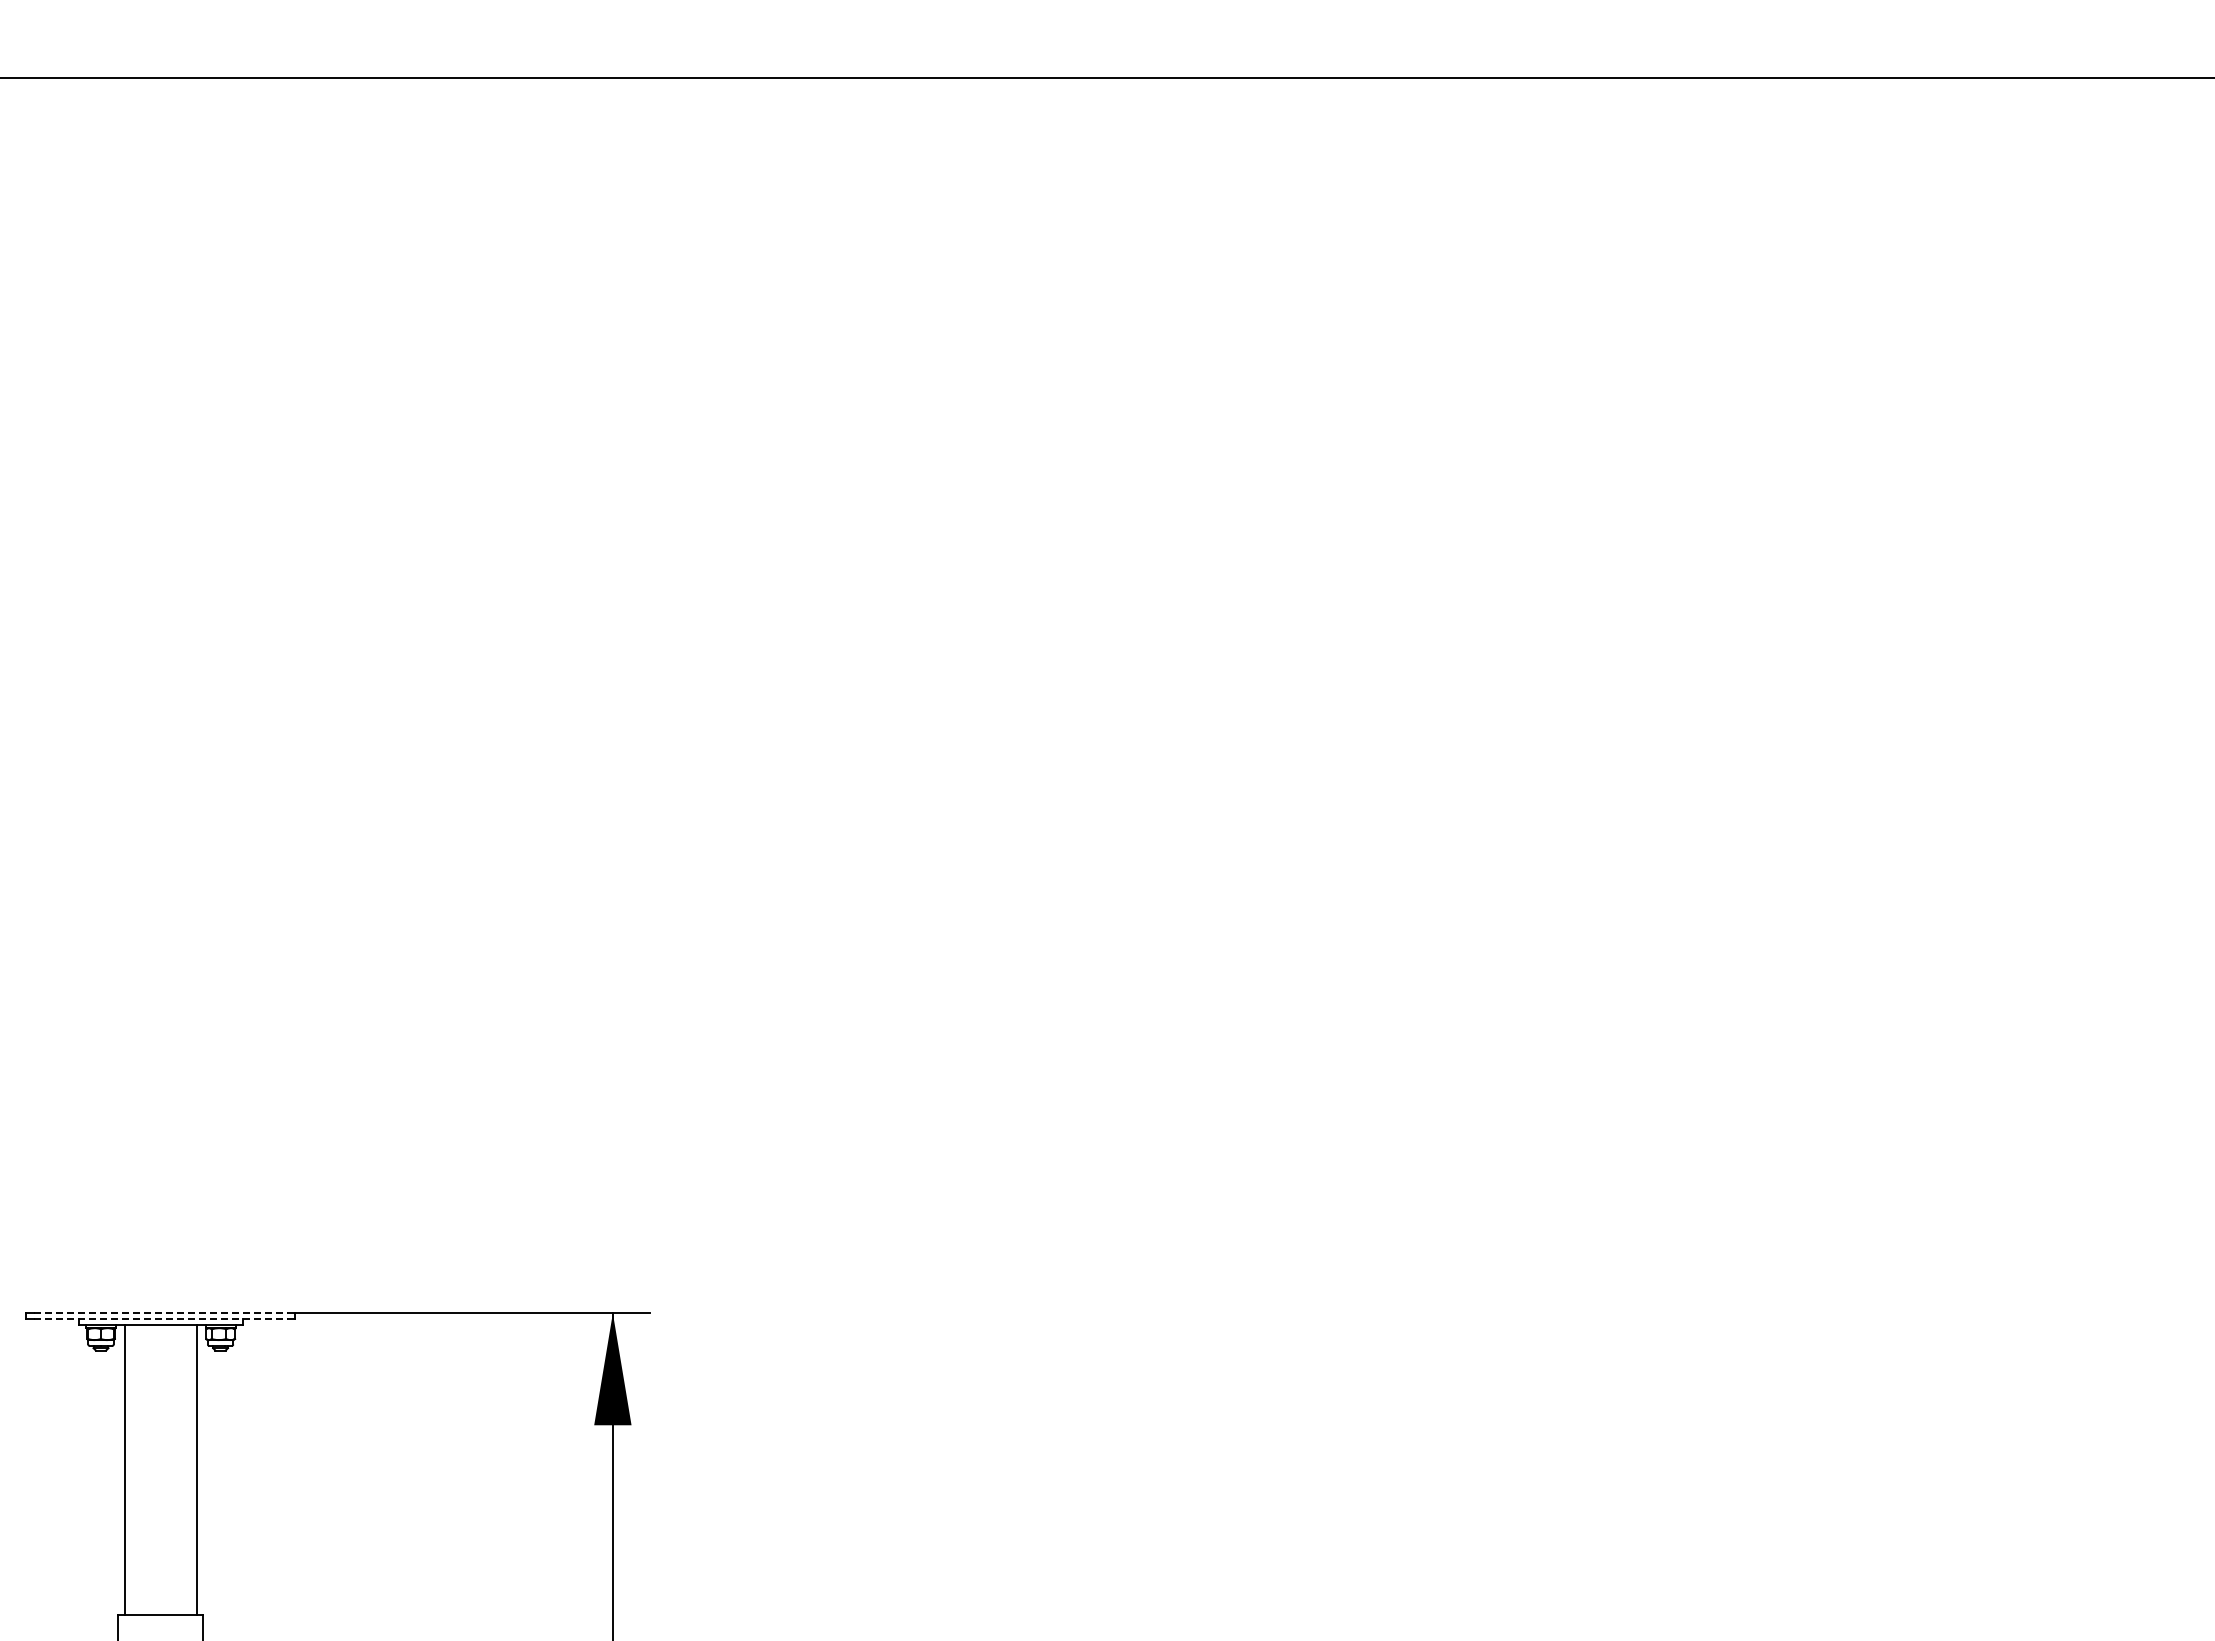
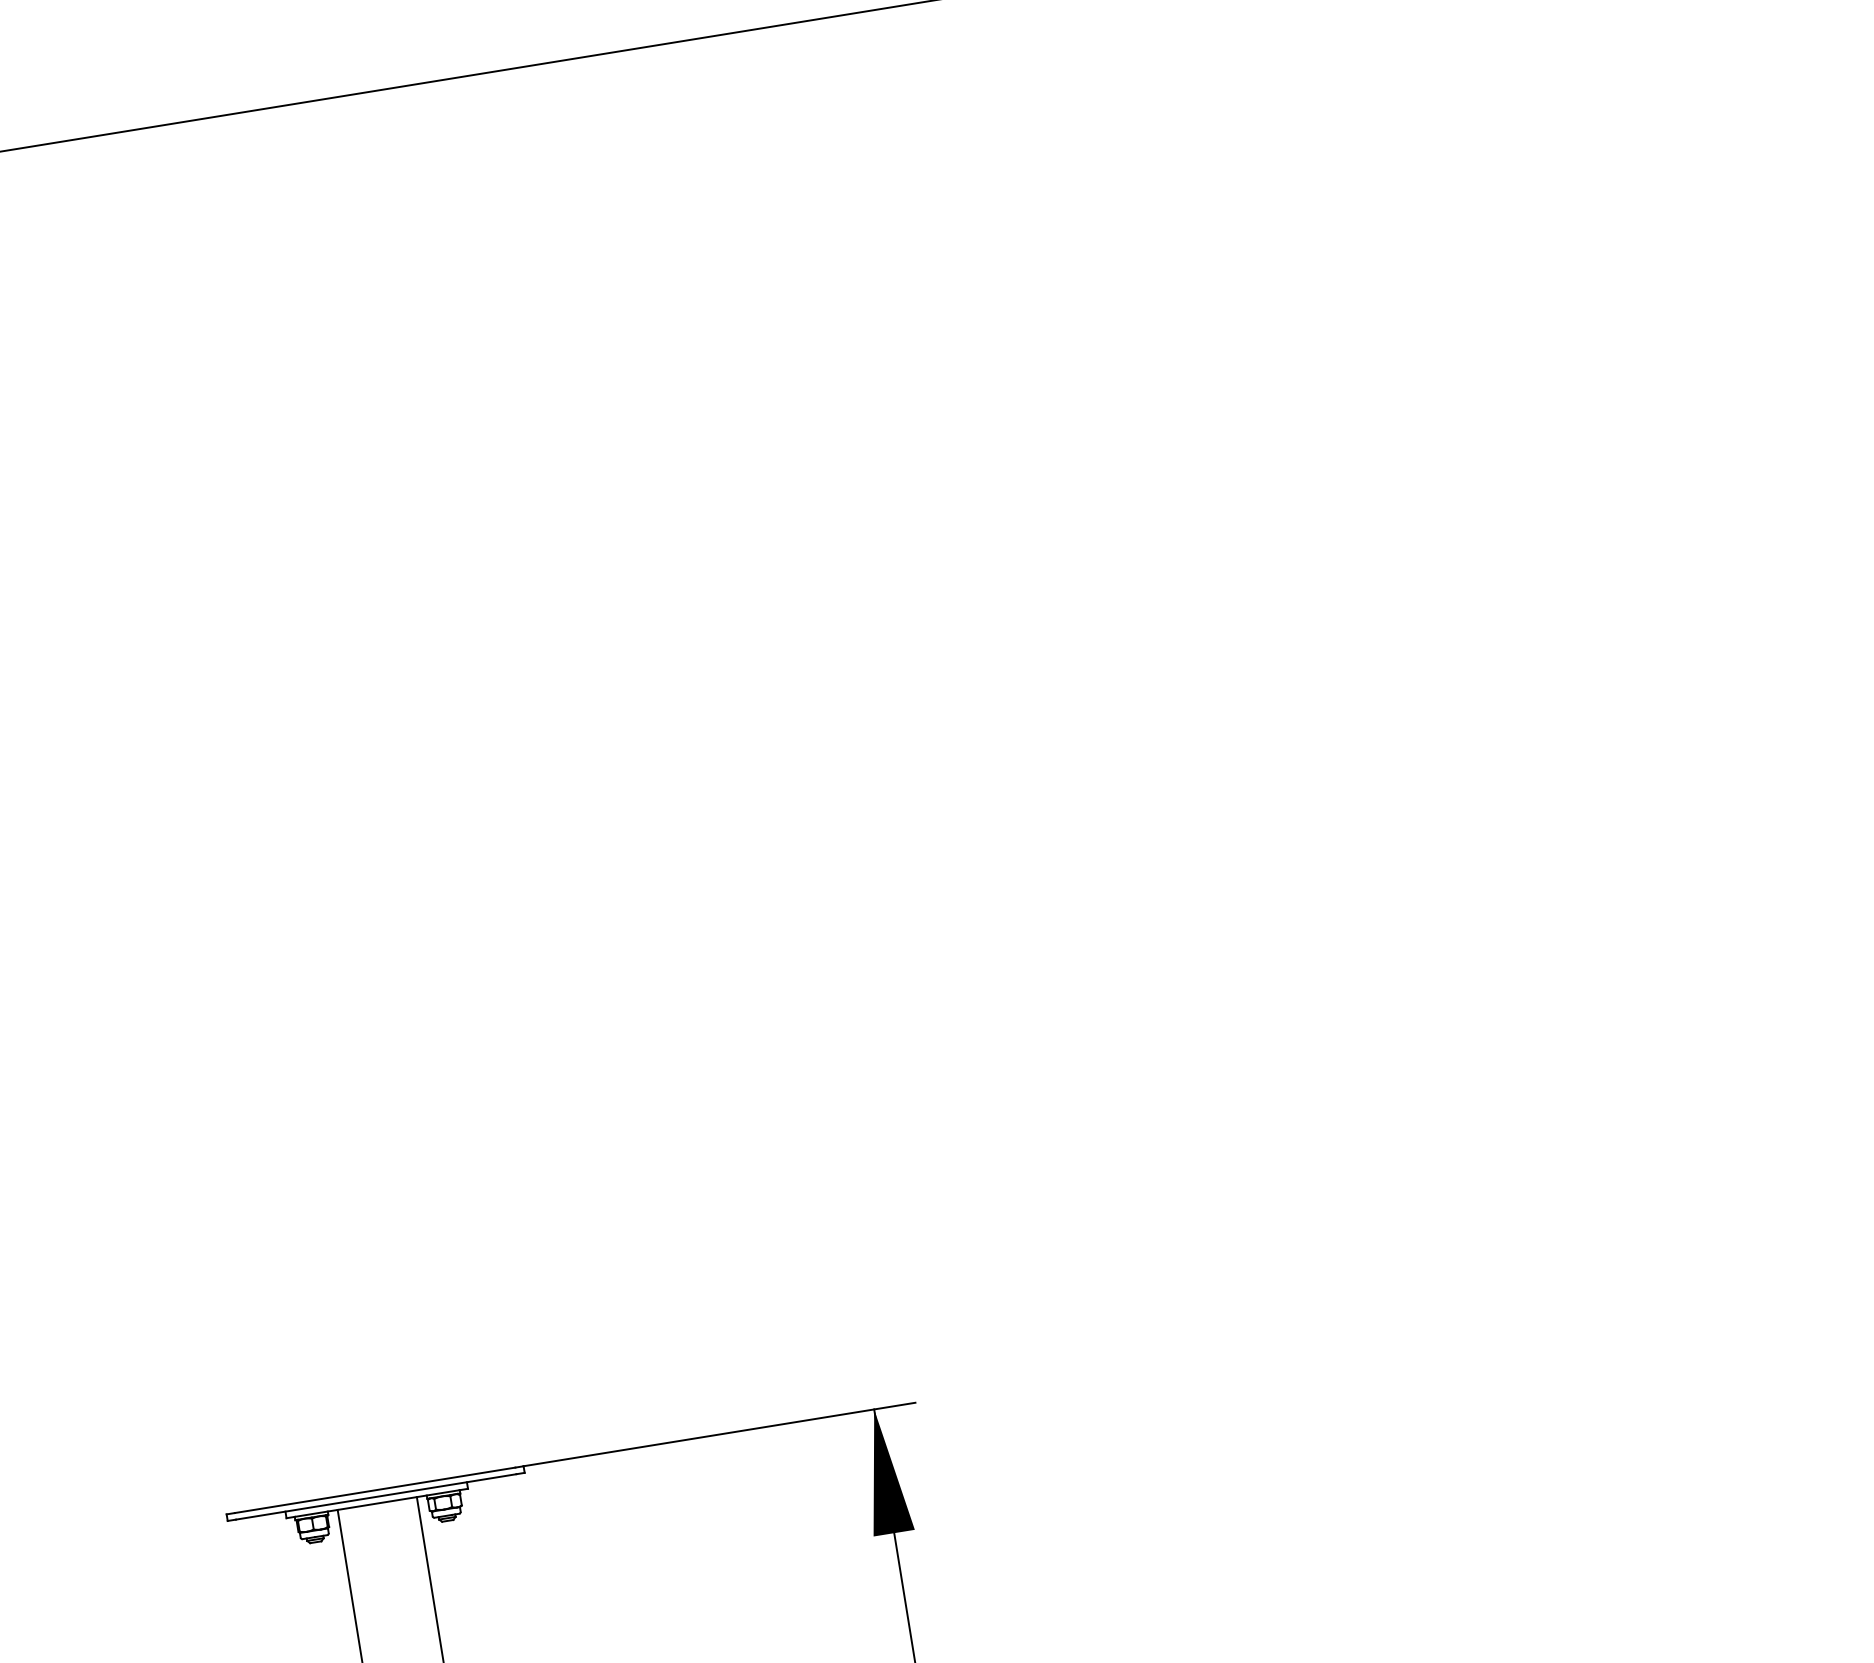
line: (161, 1313) -> (375, 1490), dashed -> solid
line: (161, 1319) -> (377, 1497), dashed -> solid

